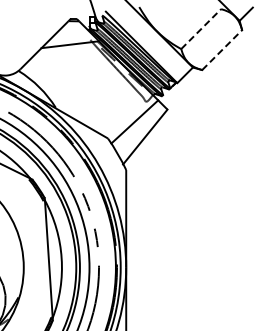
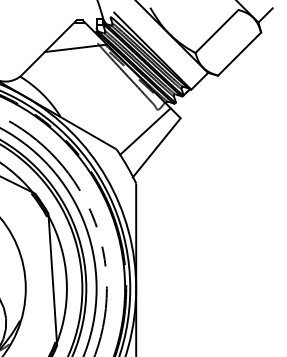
line: (201, 28) -> (217, 30), dashed -> solid
line: (222, 49) -> (239, 53), dashed -> solid

